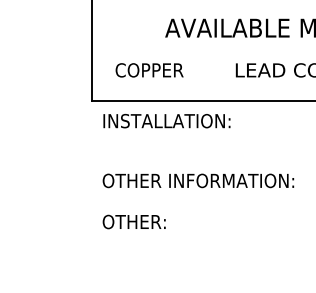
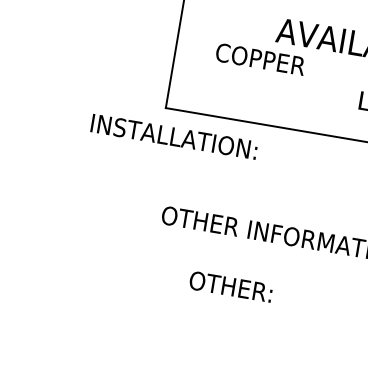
text: (149, 70) -> (260, 59), moved
text: (166, 121) -> (173, 137), moved
text: (133, 221) -> (230, 286), moved

